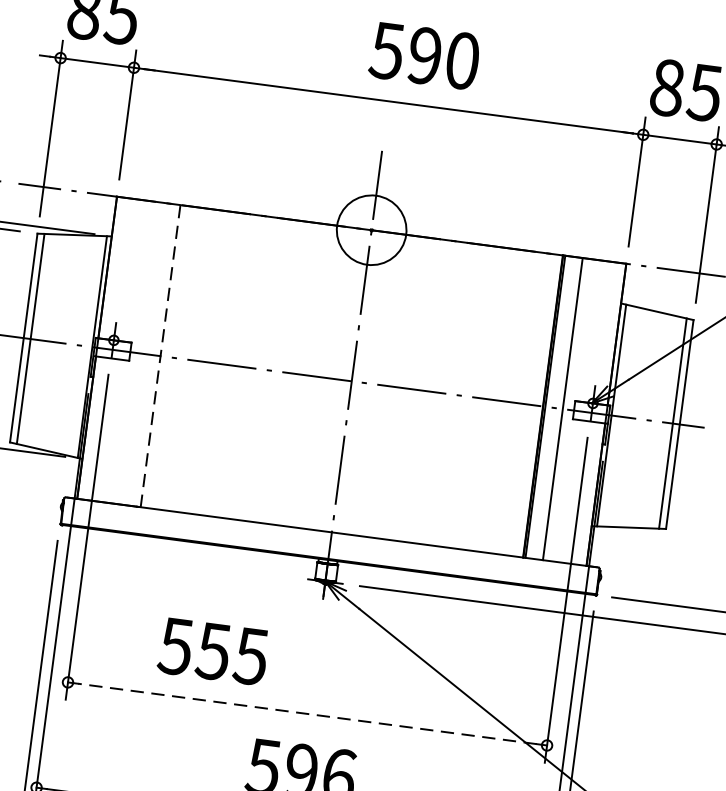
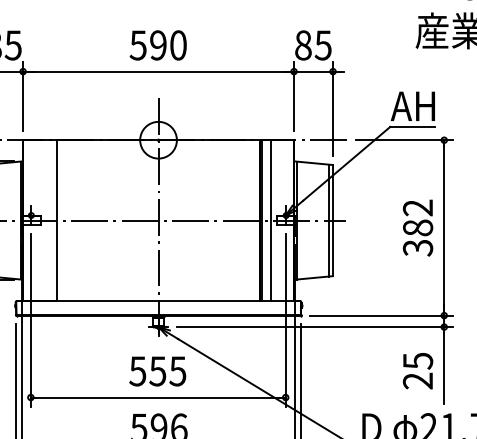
text: (423, 55) -> (157, 45), moved
line: (159, 357) -> (56, 221), dashed -> solid
text: (212, 651) -> (157, 371), moved
line: (307, 713) -> (158, 397), dashed -> solid

